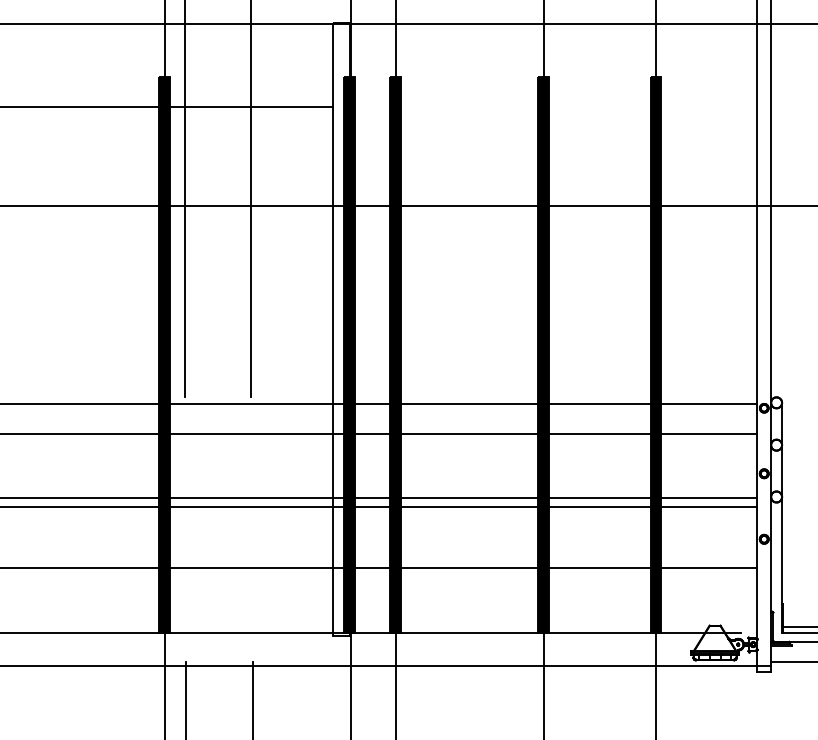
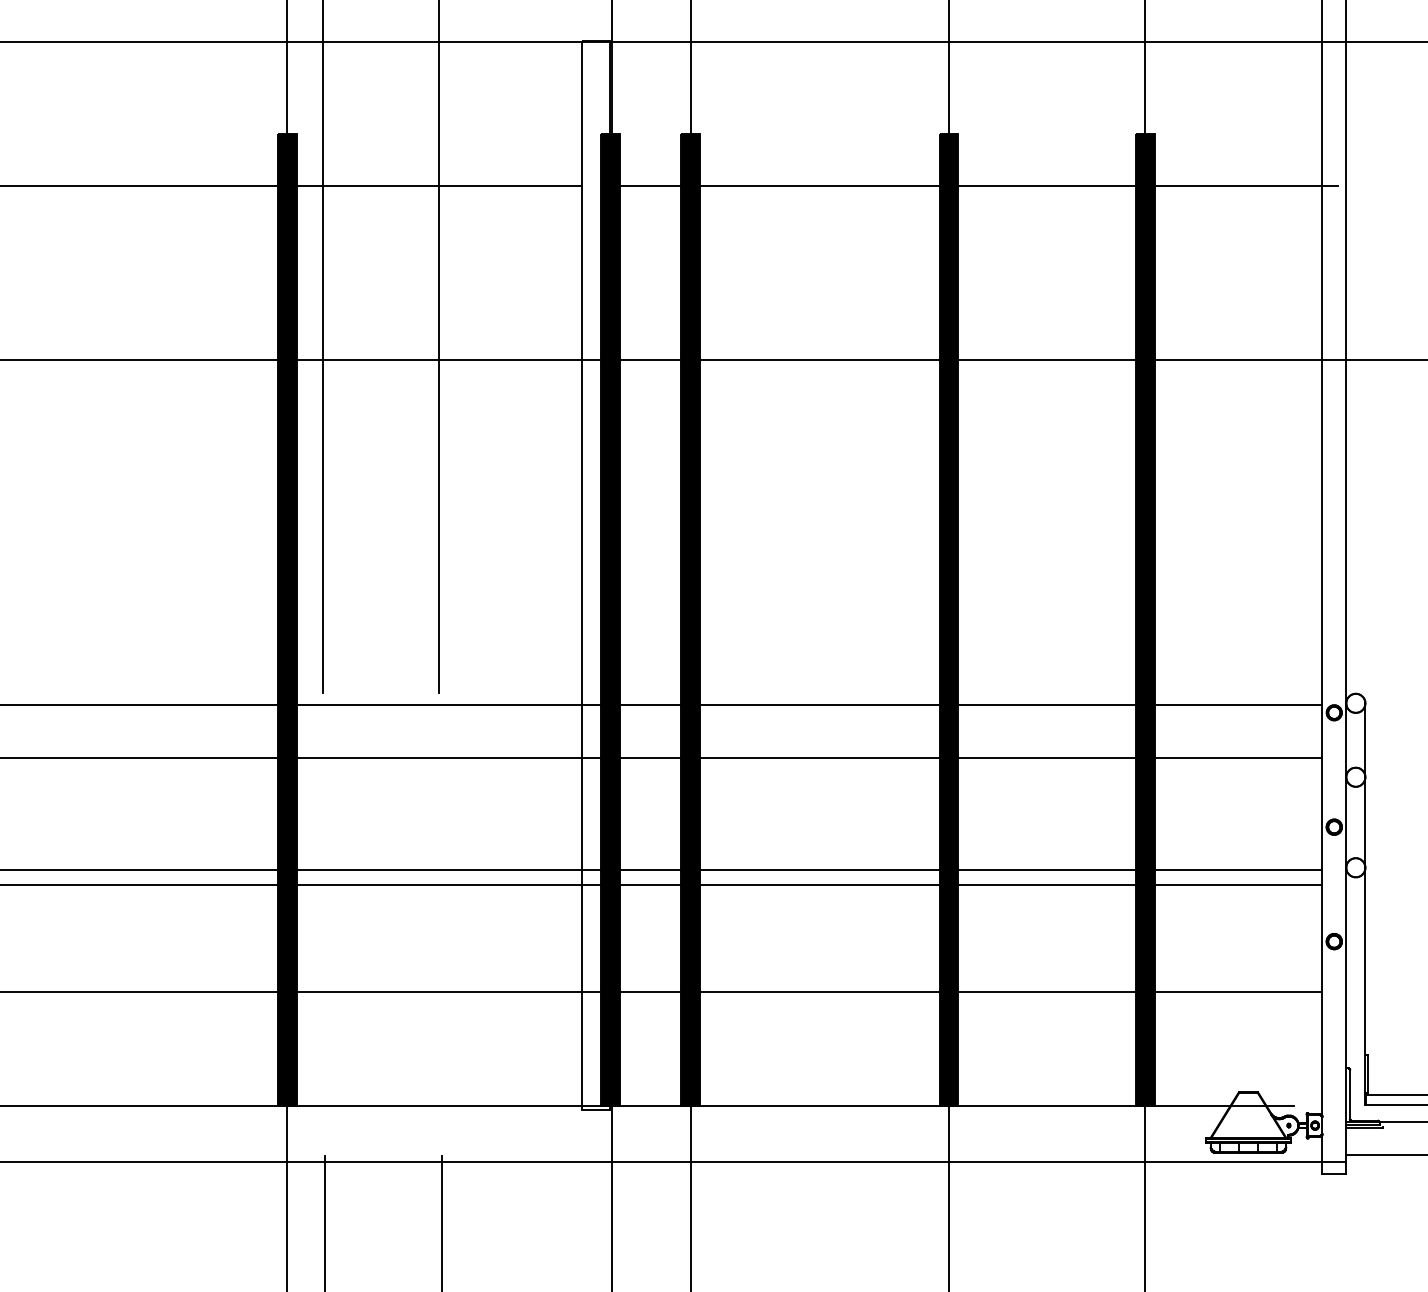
line: (557, 106) -> (973, 185), added

